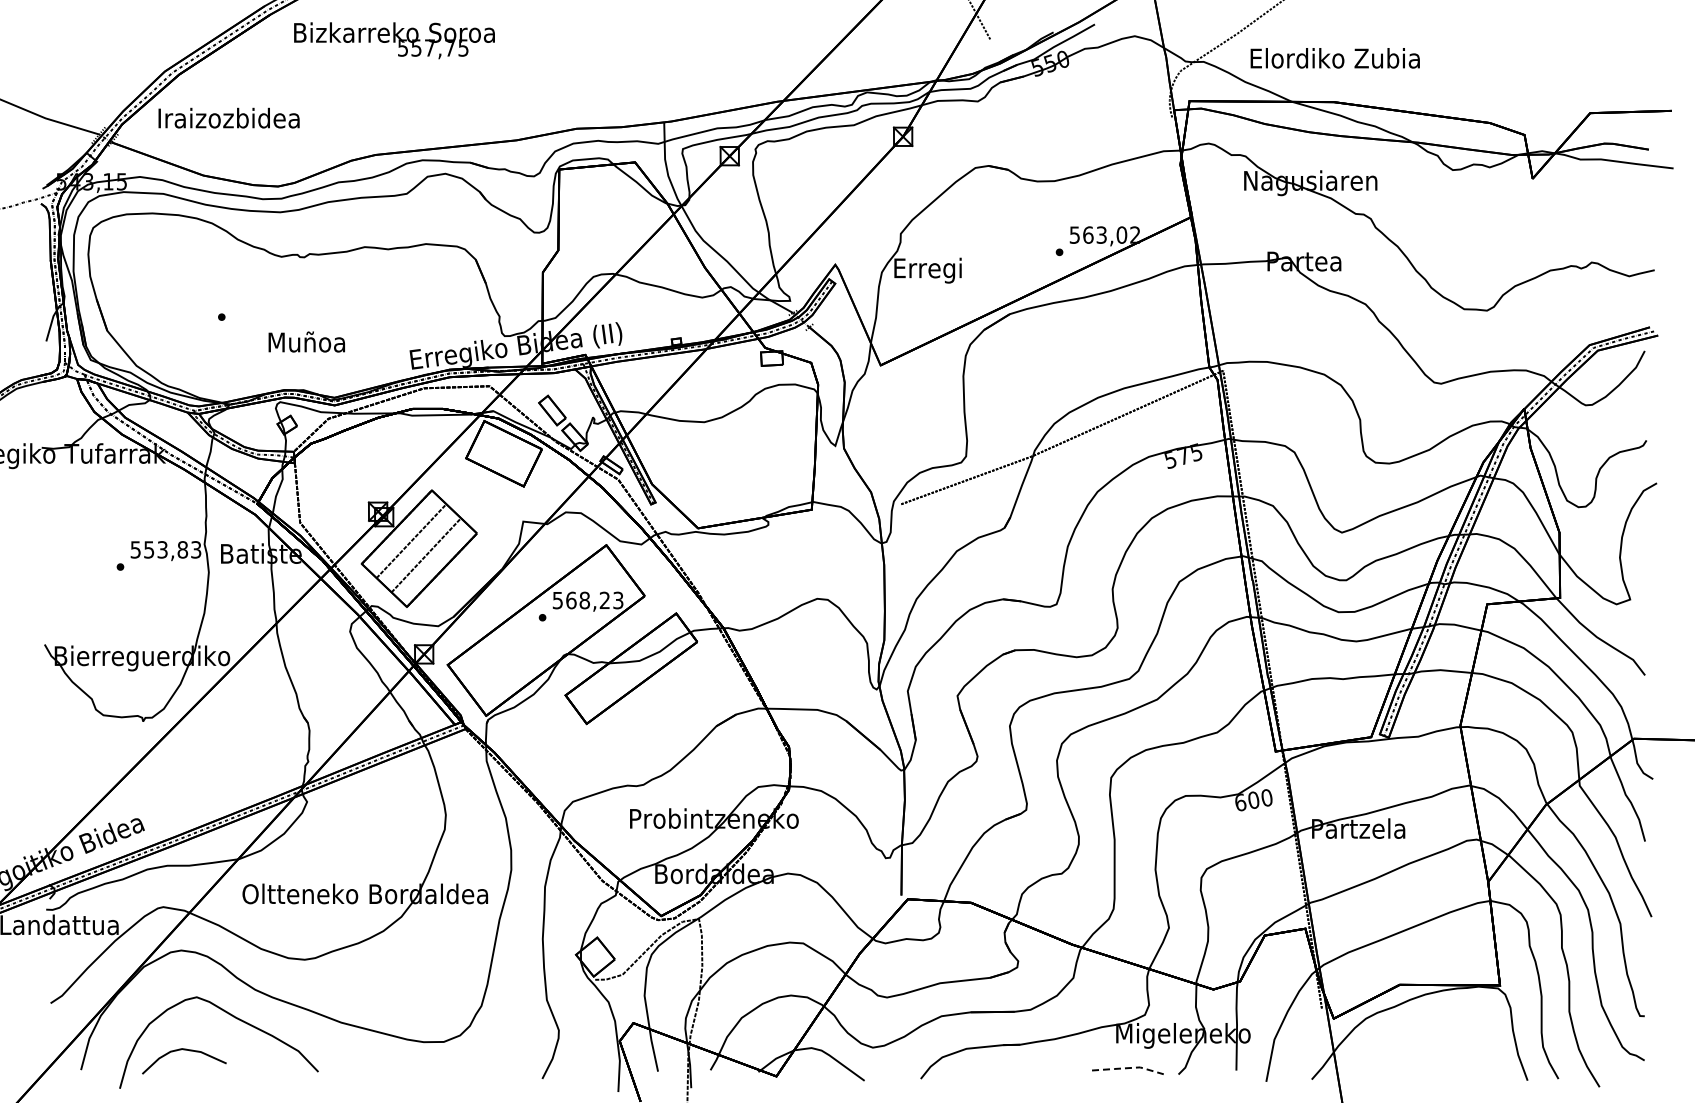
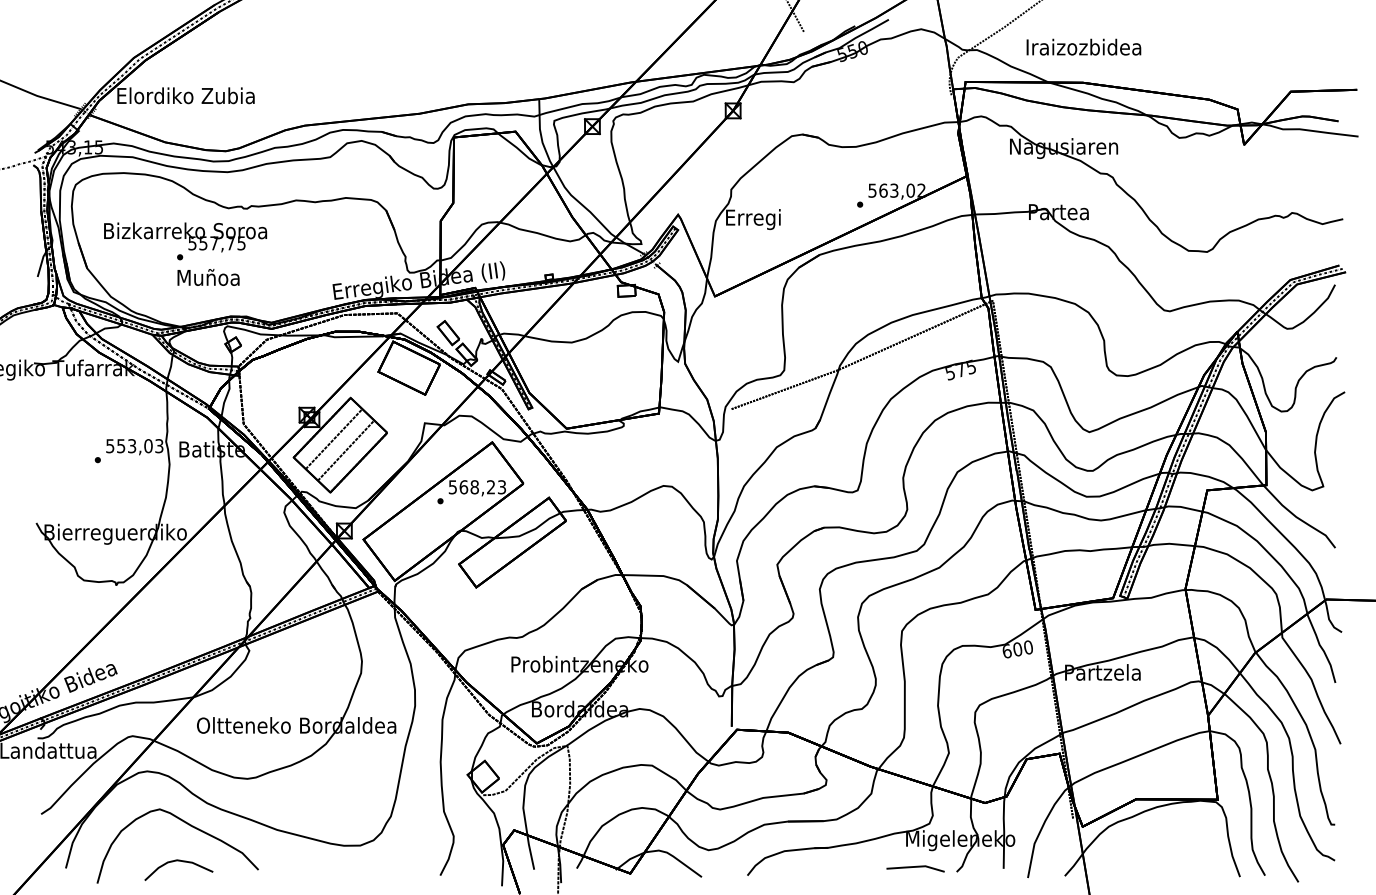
text: (394, 40) -> (185, 237), moved
text: (1334, 58) -> (1083, 47), Elordiko Zubia -> Iraizozbidea
text: (228, 117) -> (185, 95), Iraizozbidea -> Elordiko Zubia
text: (306, 341) -> (208, 277), moved
text: (182, 549) -> (148, 445), 553,83 -> 553,03
curve: (184, 1050) -> (179, 861), moved
line: (1128, 1068) -> (916, 867), dashed -> solid

